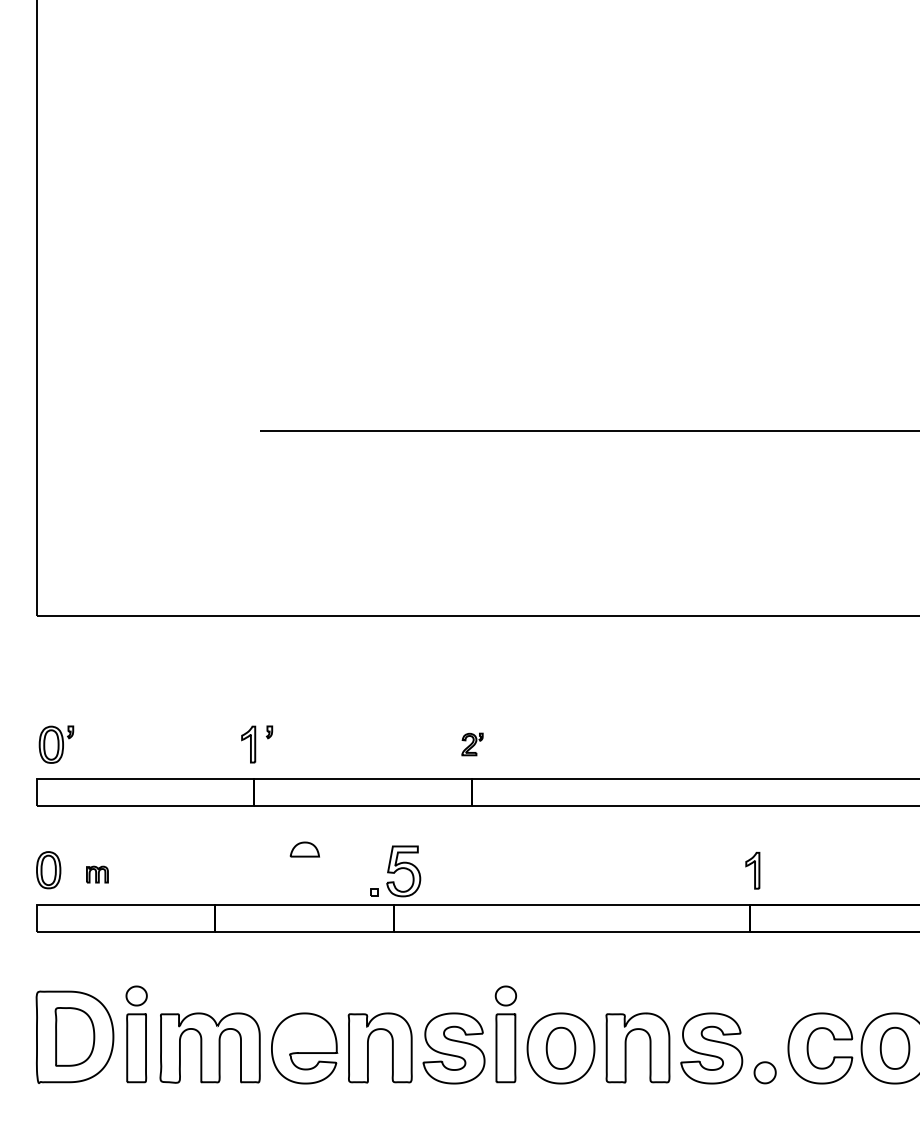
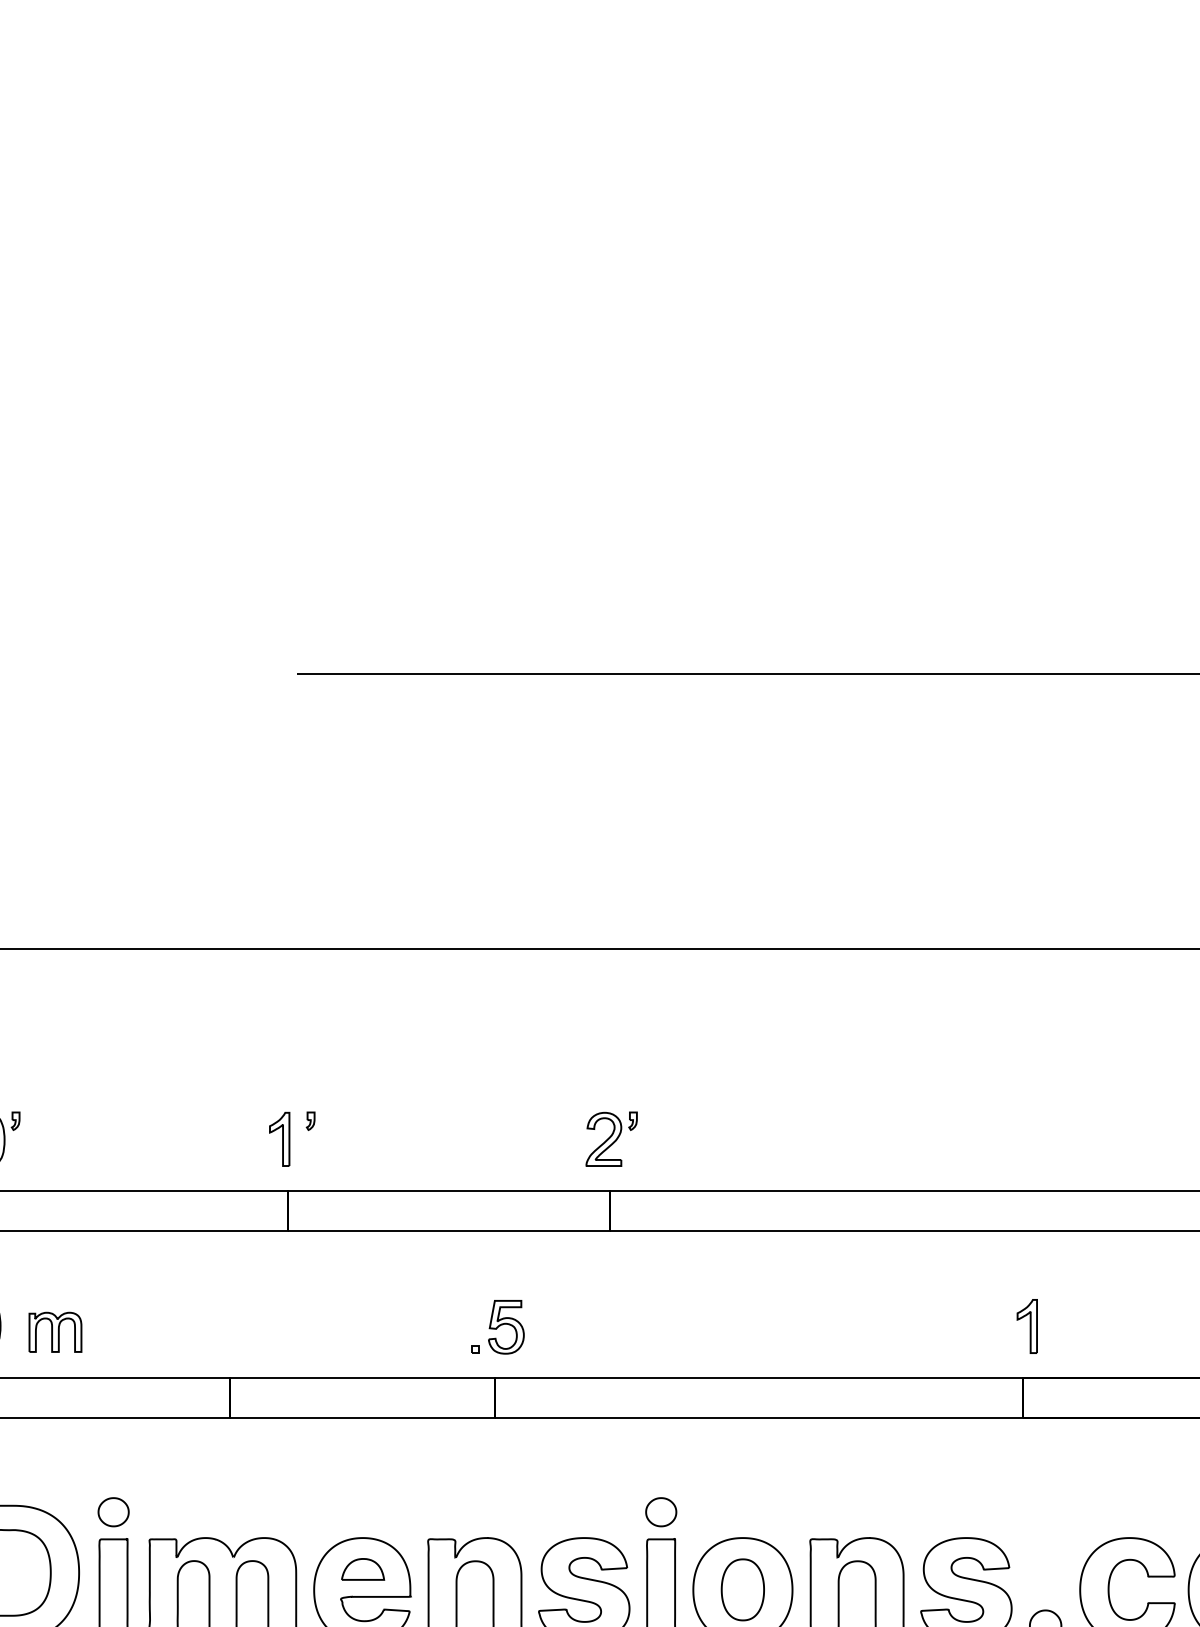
part: (472, 744) -> (611, 1139), size x1.67
part: (304, 849) -> (362, 1569), moved
part: (395, 870) -> (497, 1326), size x0.71
part: (97, 874) -> (55, 1332), size x1.67

